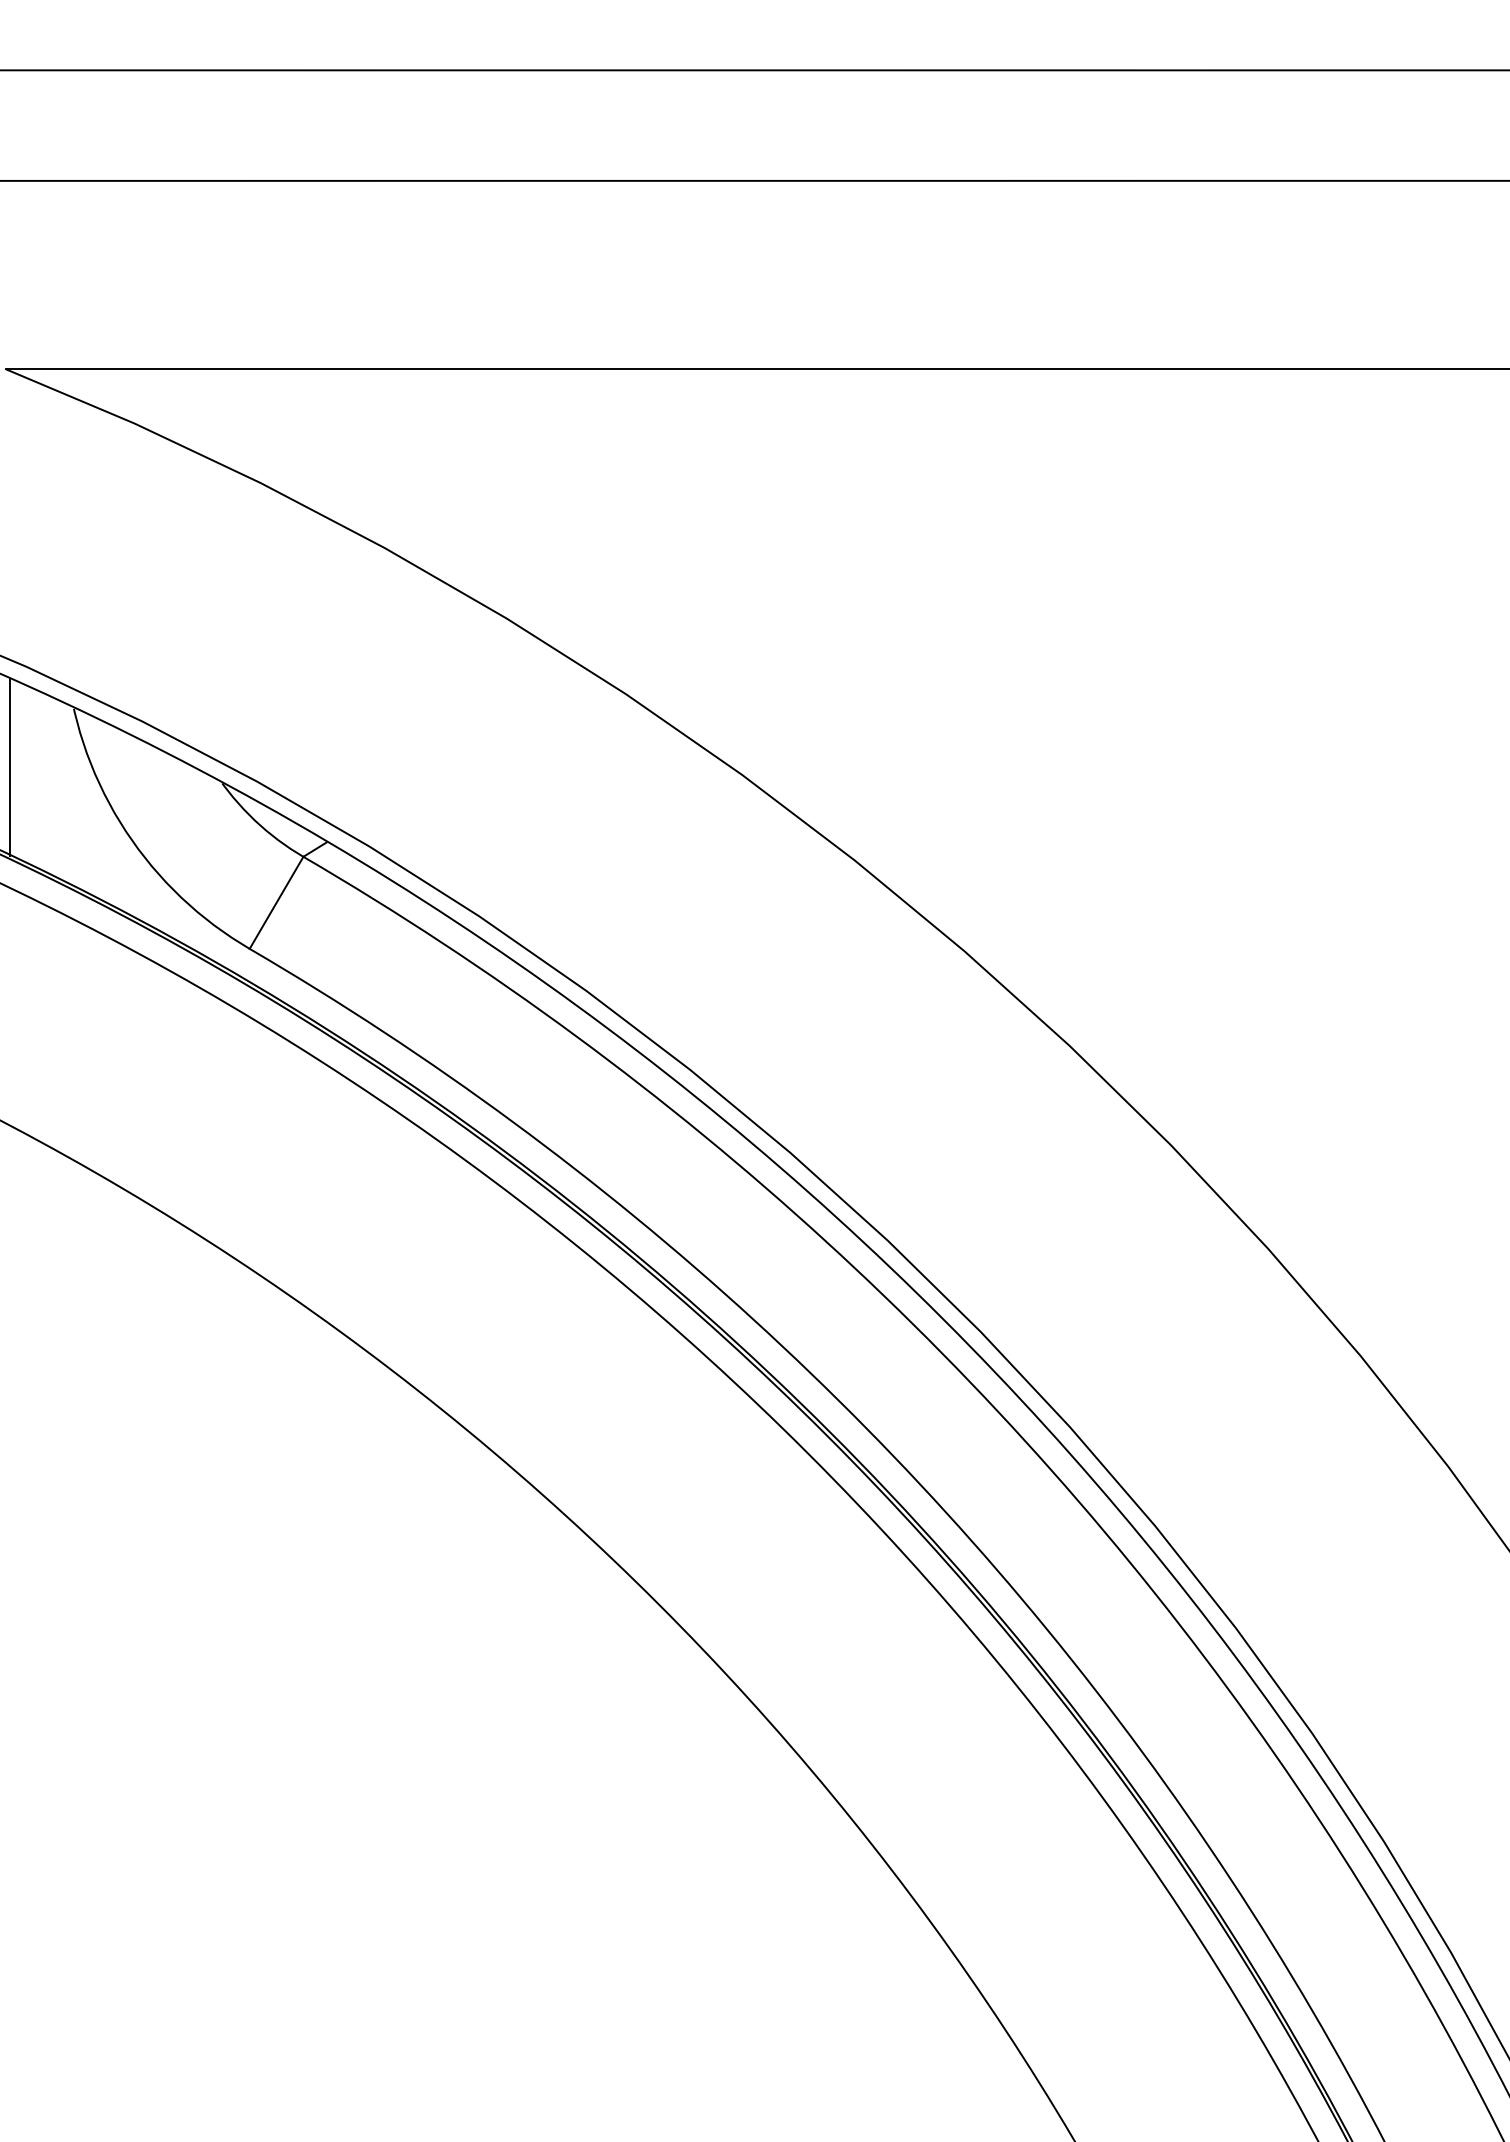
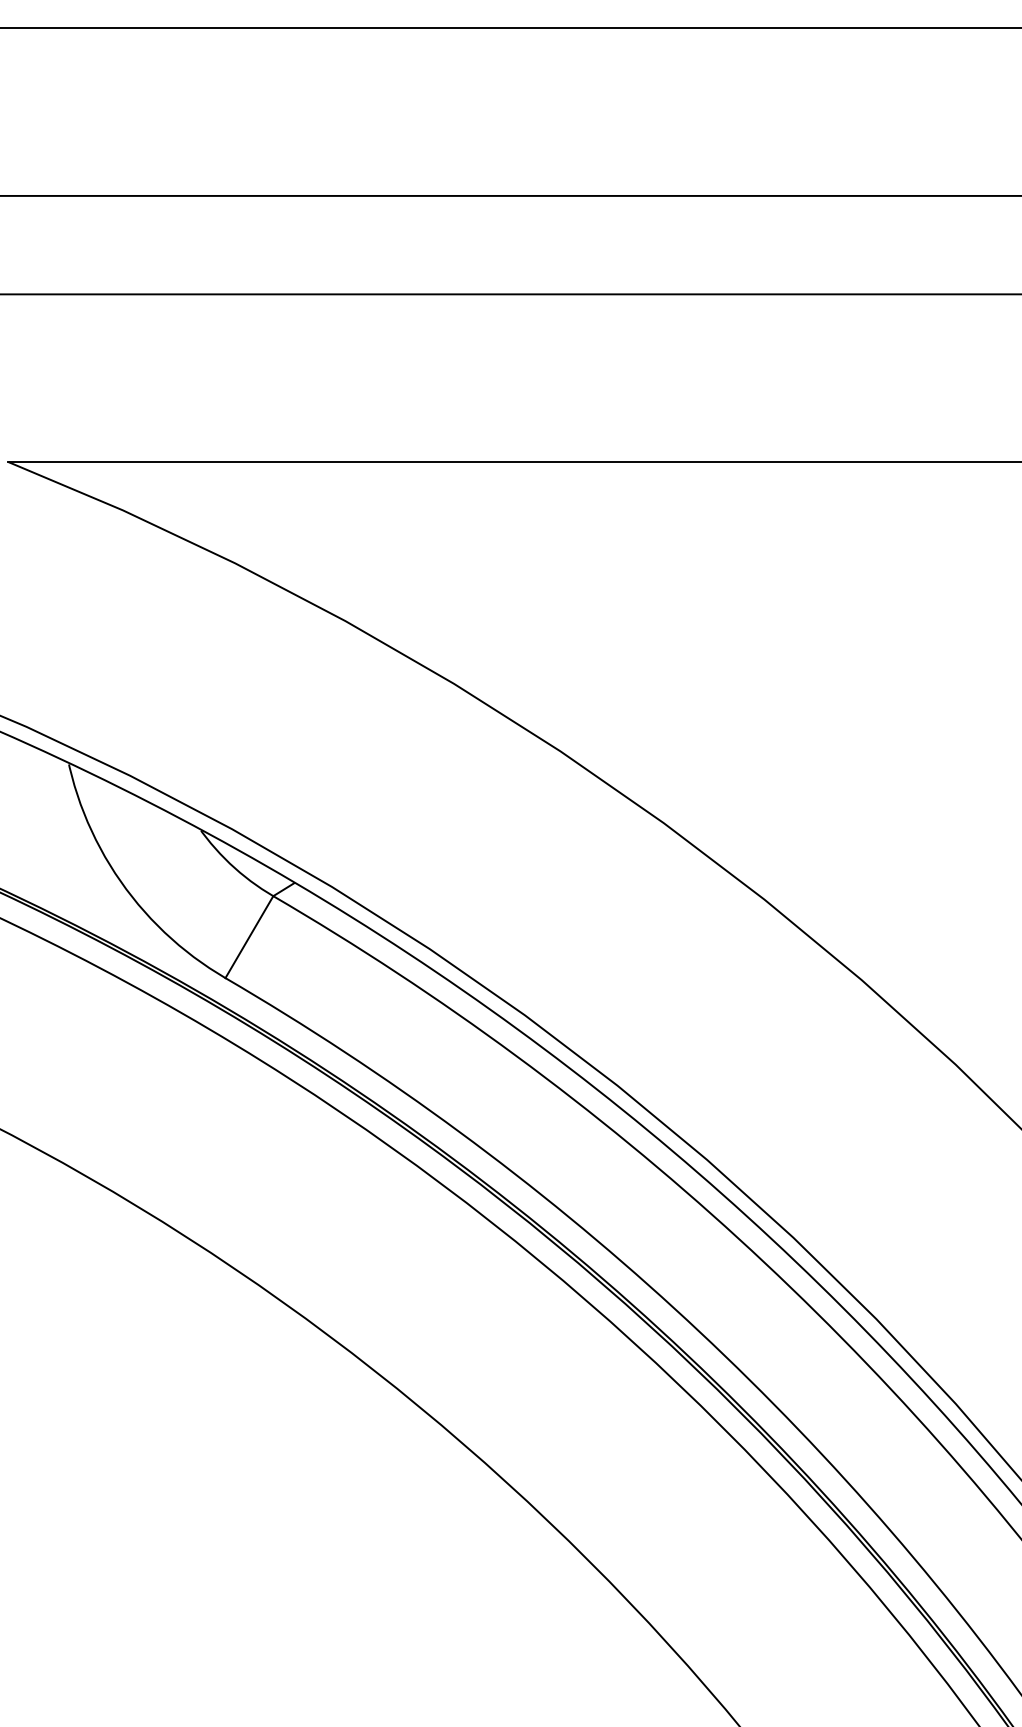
line: (9, 767) -> (11, 816), removed

